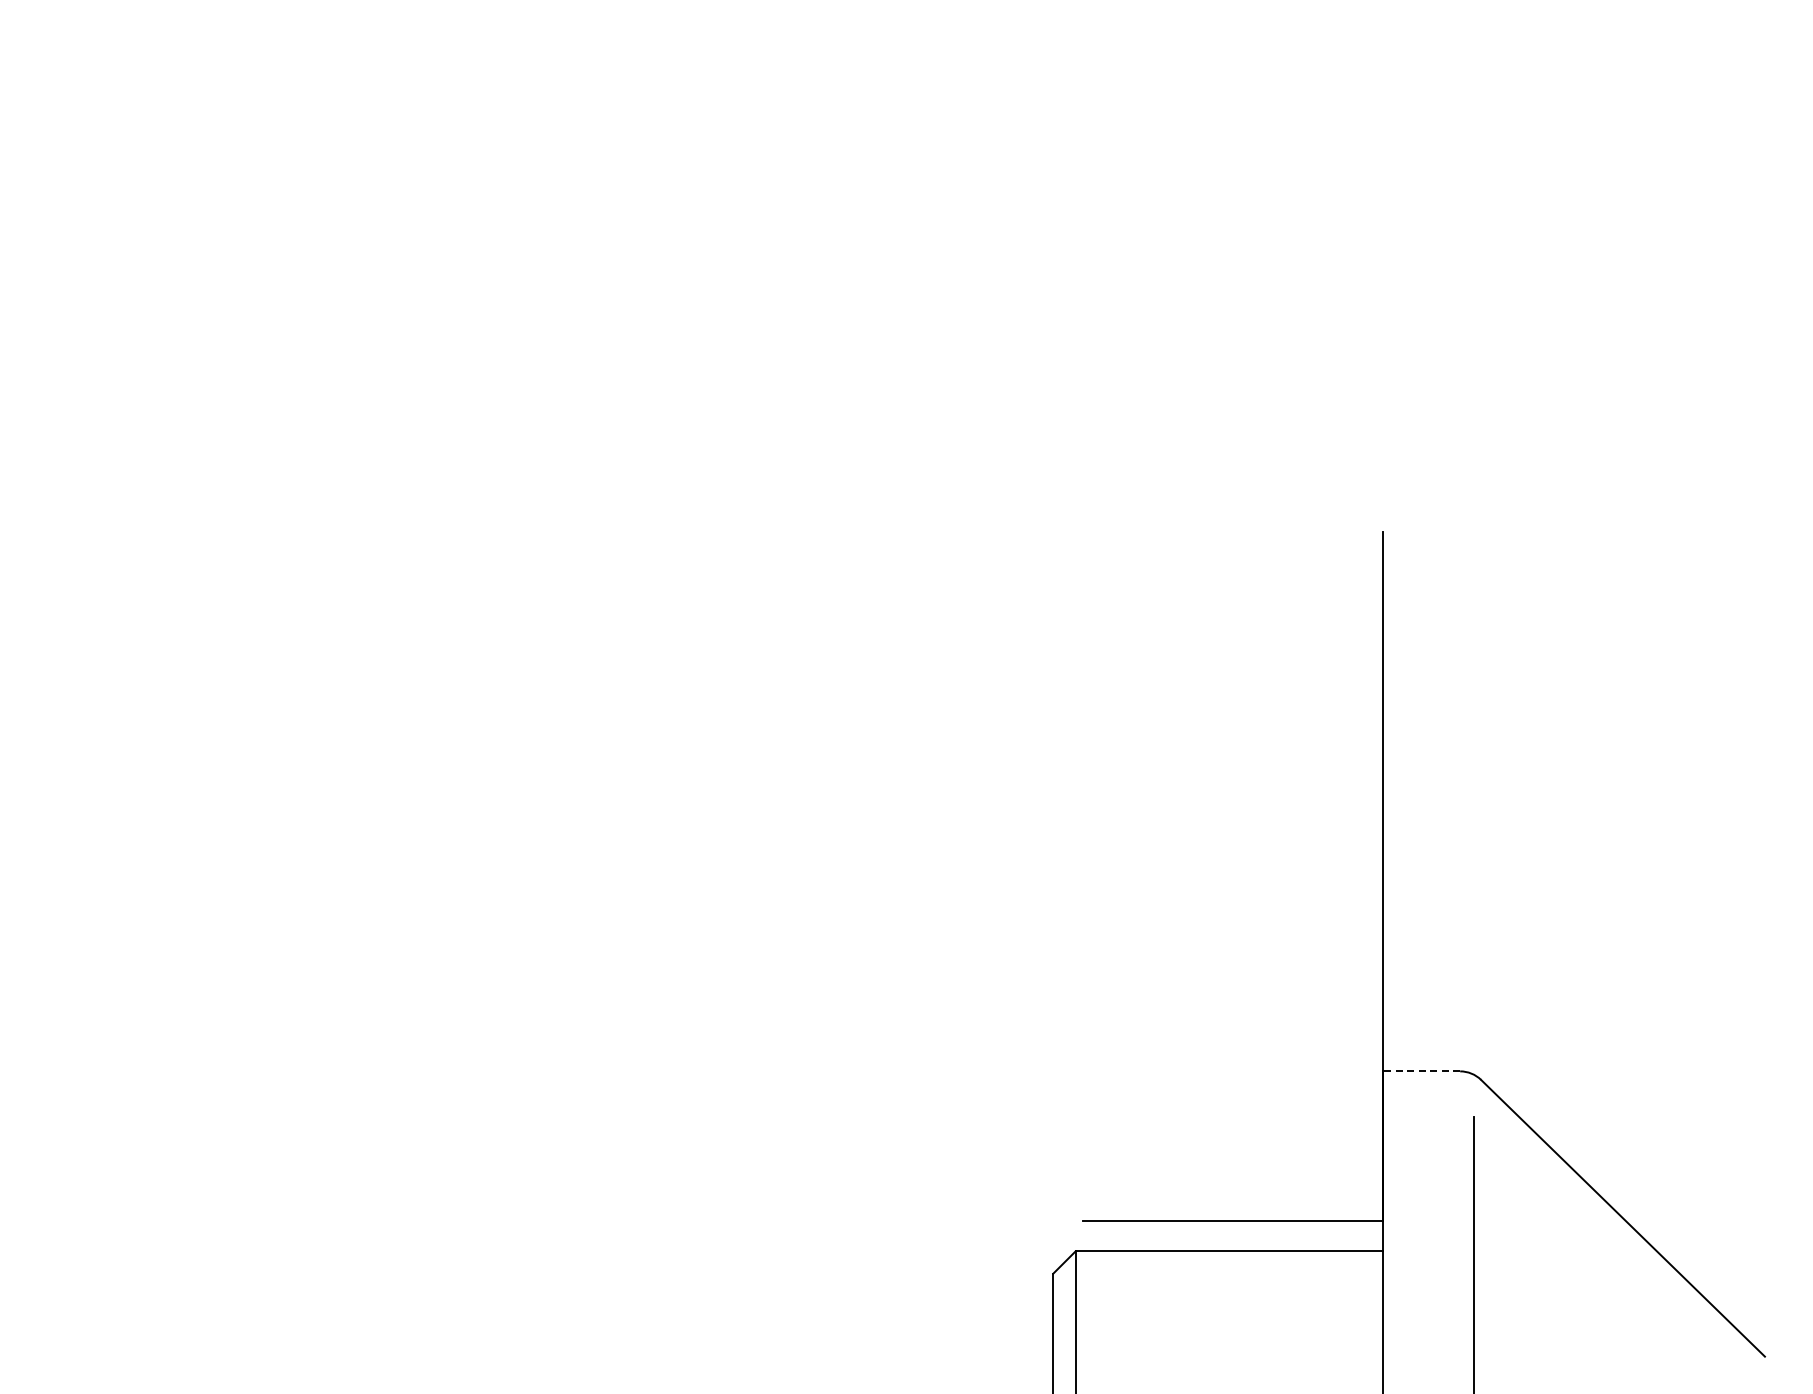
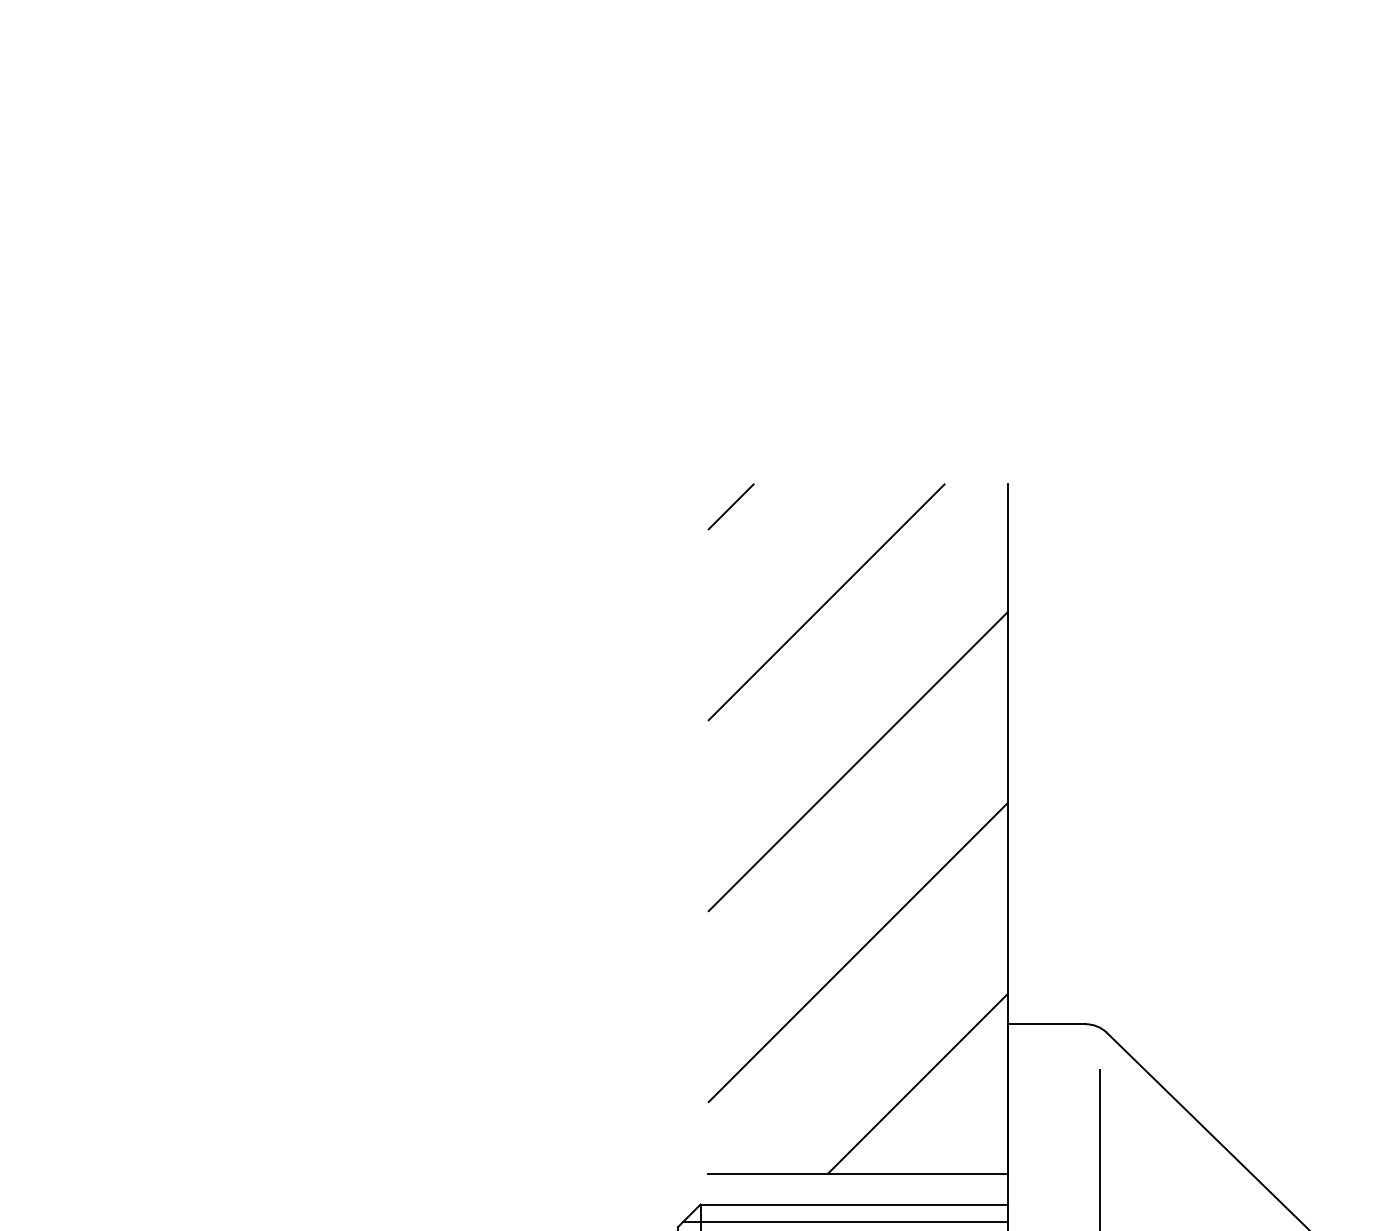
hatch: (1232, 876) -> (857, 828), added
line: (1421, 1071) -> (1047, 1024), dashed -> solid
line: (1220, 1268) -> (845, 1221), added

